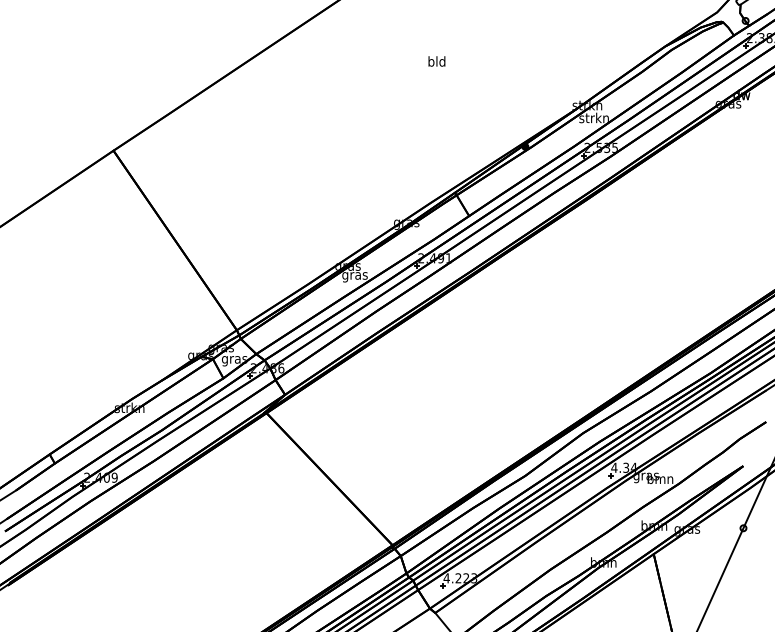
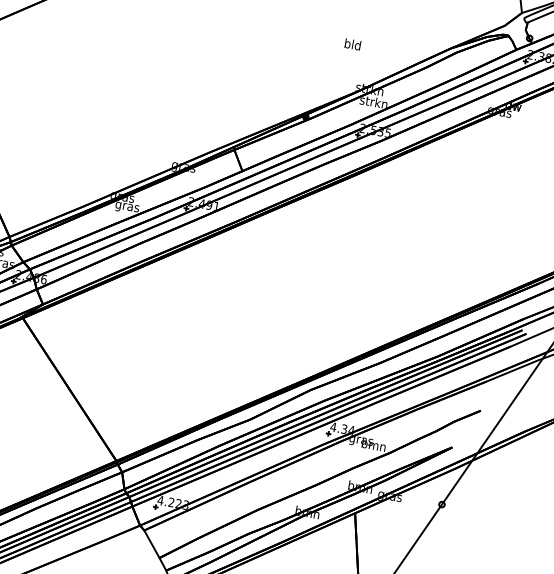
text: (436, 61) -> (352, 44), moved

